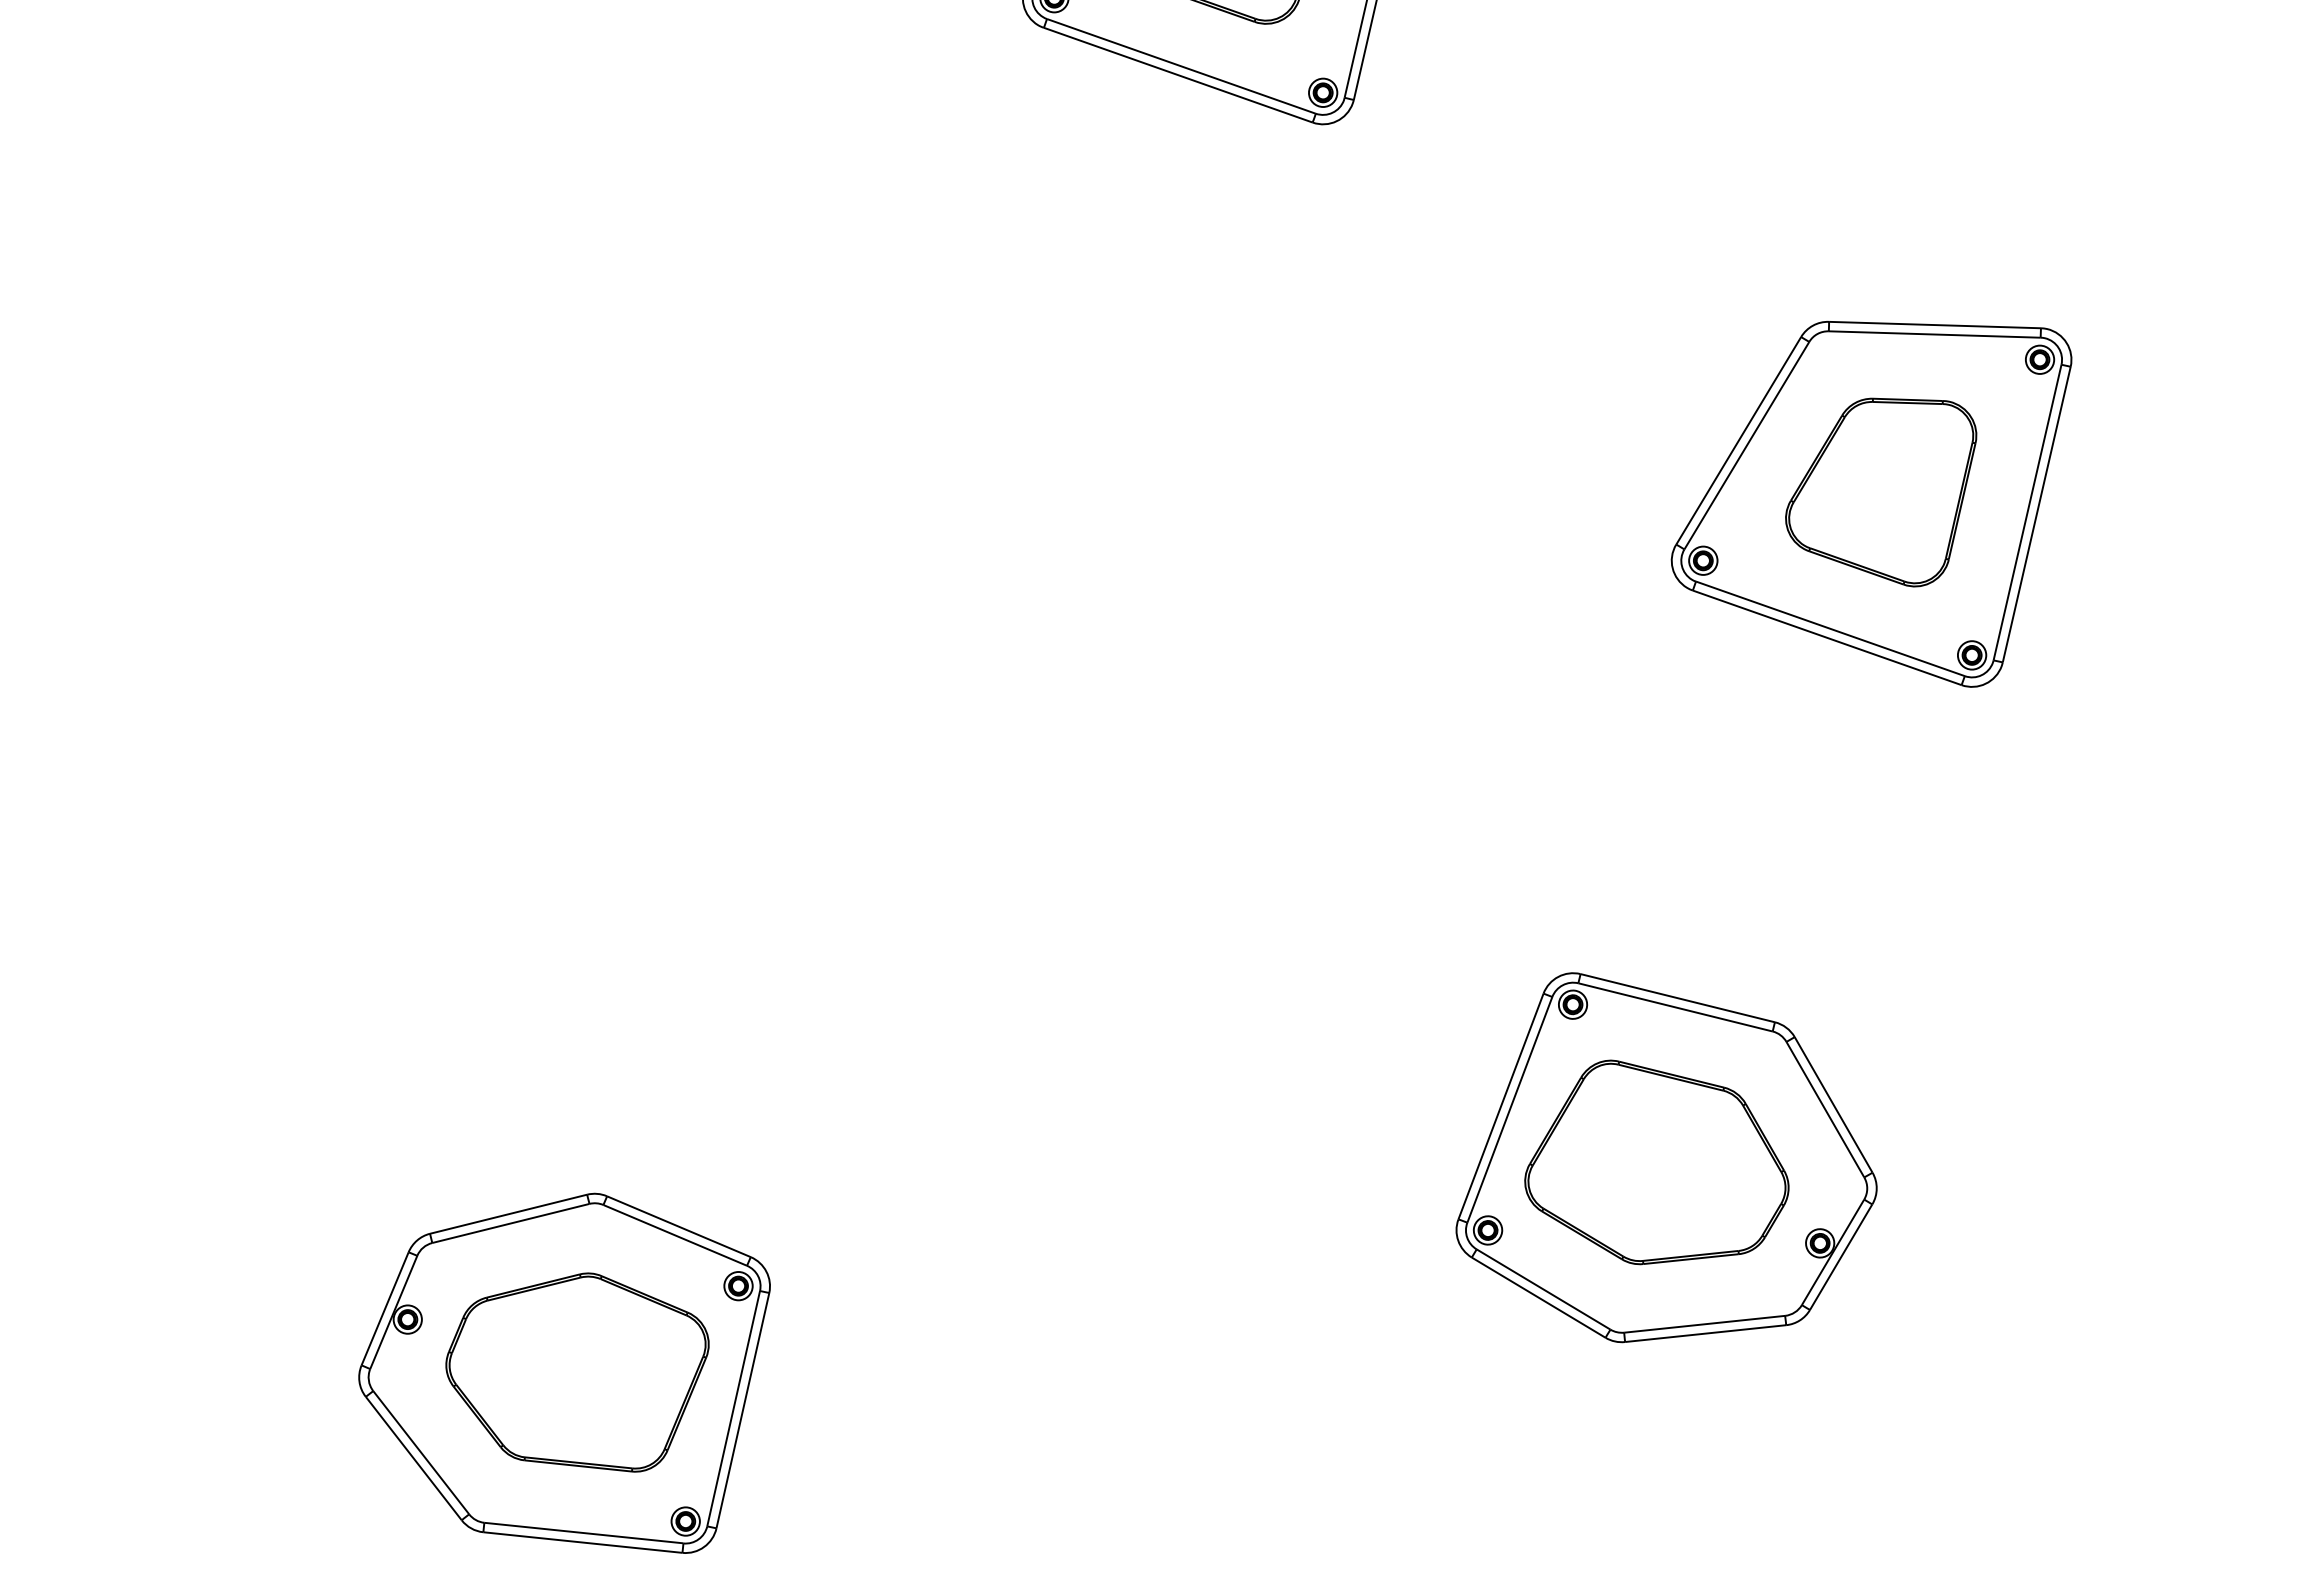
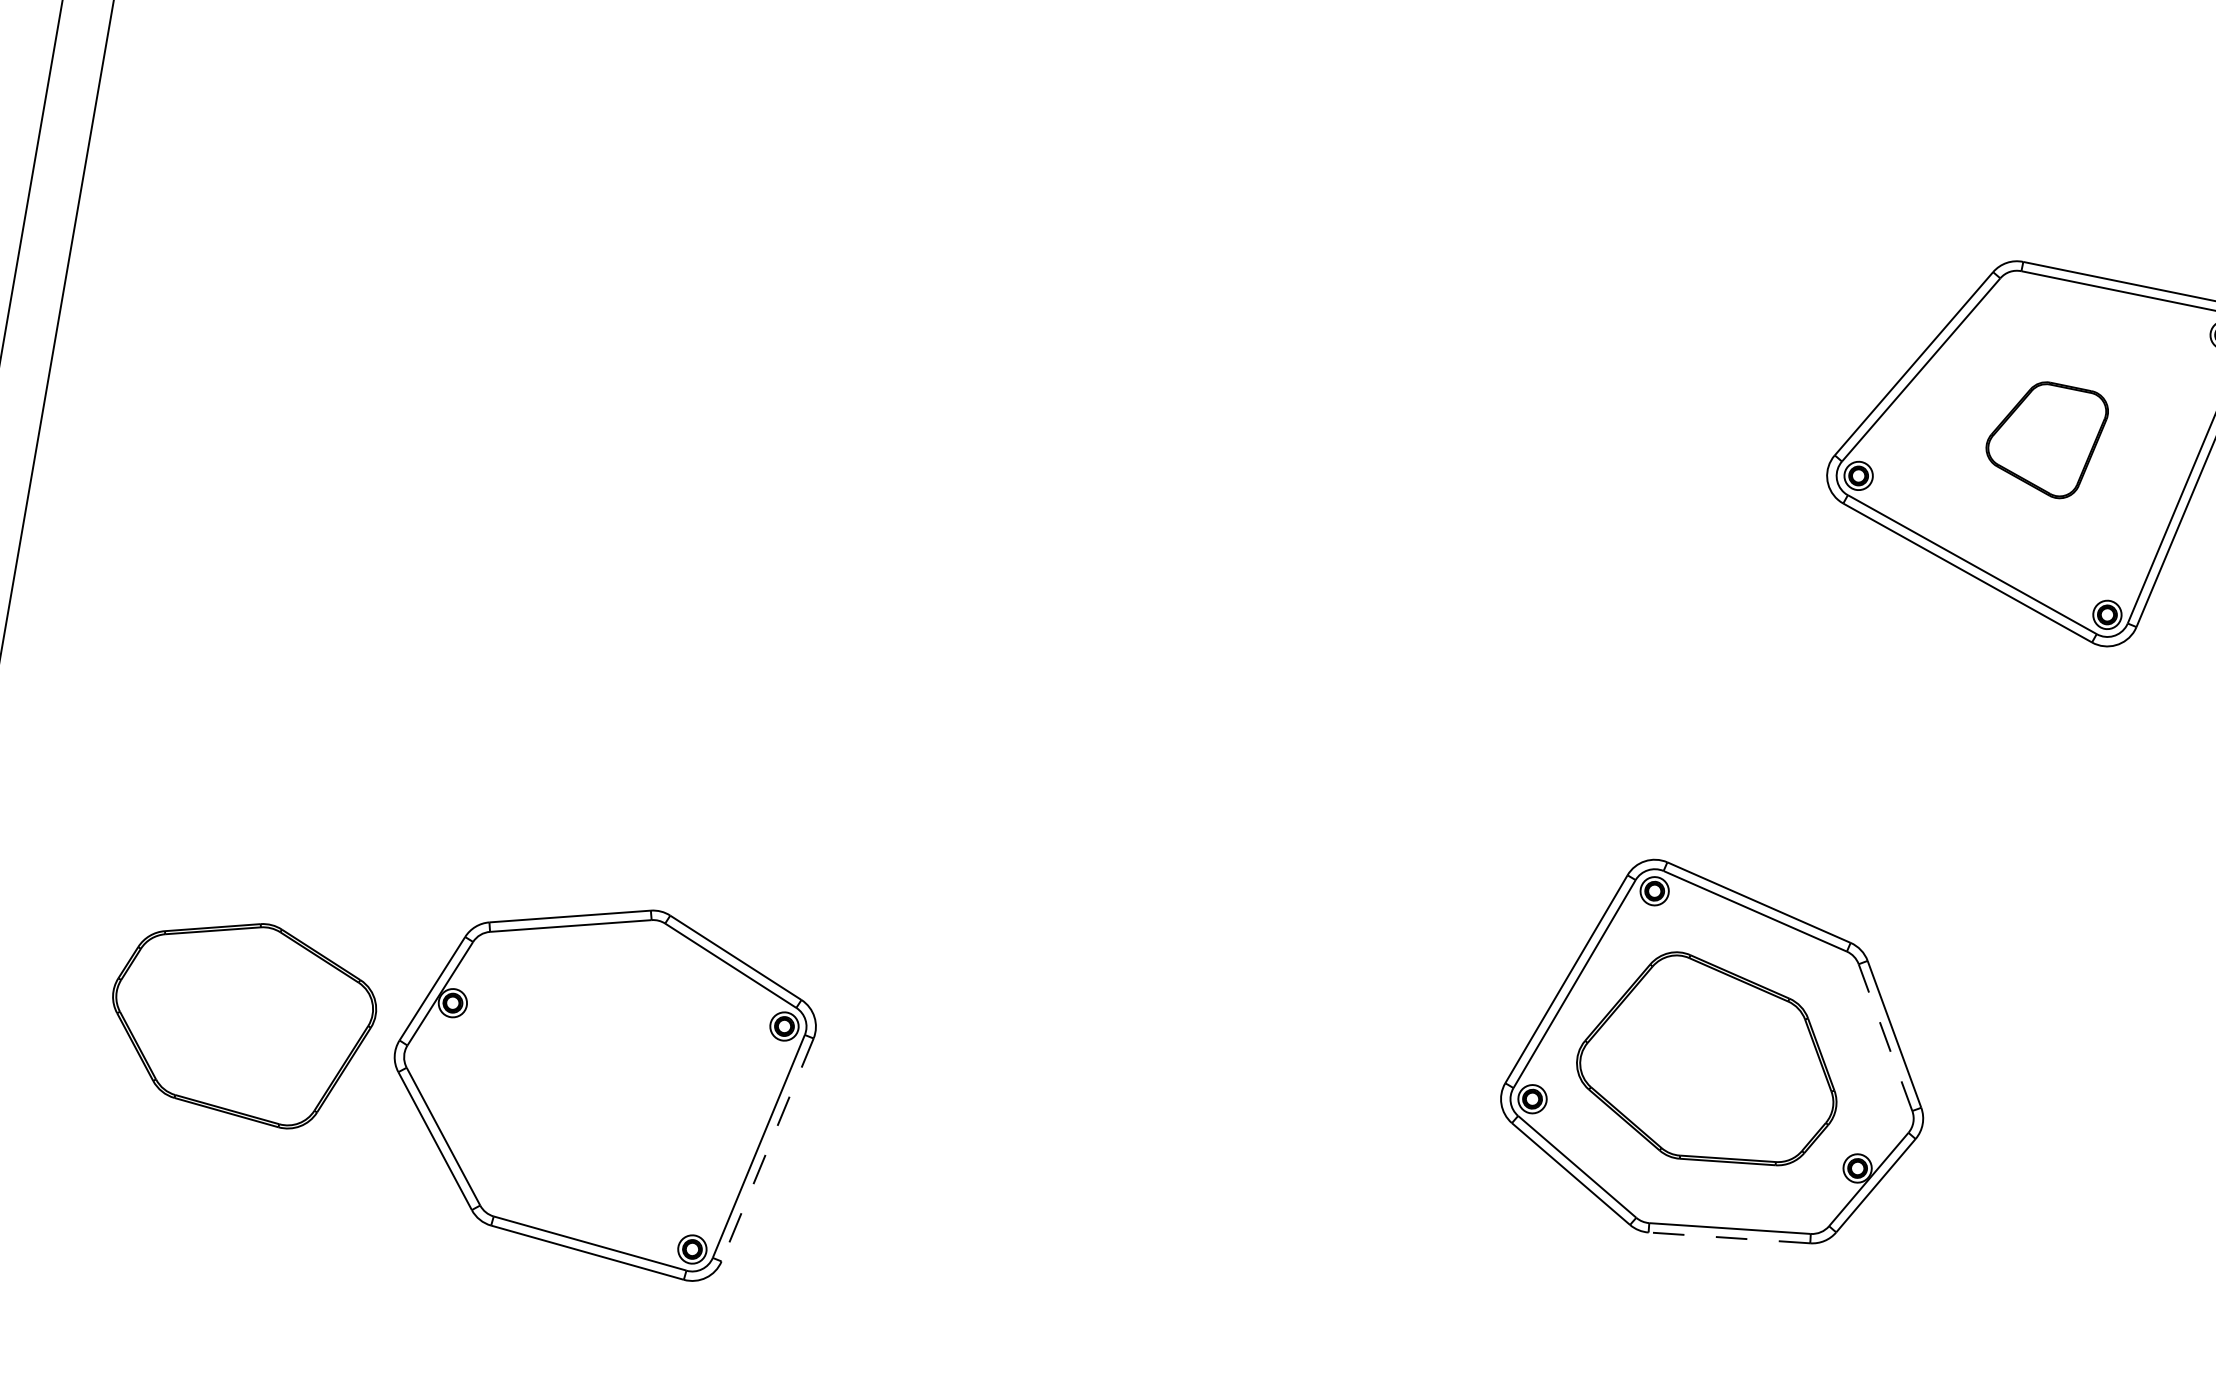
part: (1881, 492) -> (2045, 438), size x0.6
line: (1825, 1109) -> (1885, 1037), solid -> dashed
line: (1705, 1333) -> (1729, 1237), solid -> dashed
part: (577, 1372) -> (241, 1020), moved
line: (742, 1410) -> (767, 1149), solid -> dashed

